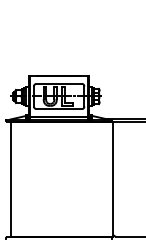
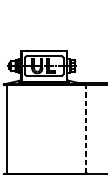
line: (113, 178) -> (85, 128), solid -> dashed

